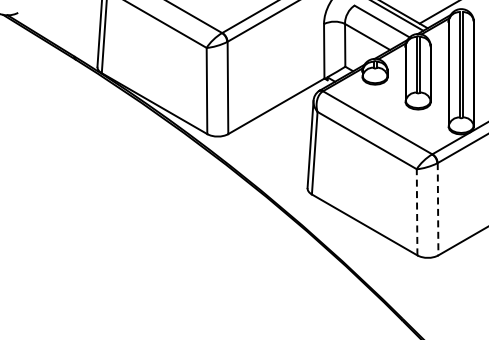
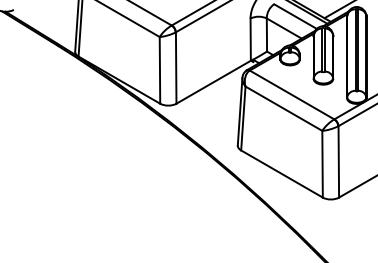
line: (438, 209) -> (339, 162), dashed -> solid
line: (417, 211) -> (322, 163), dashed -> solid

